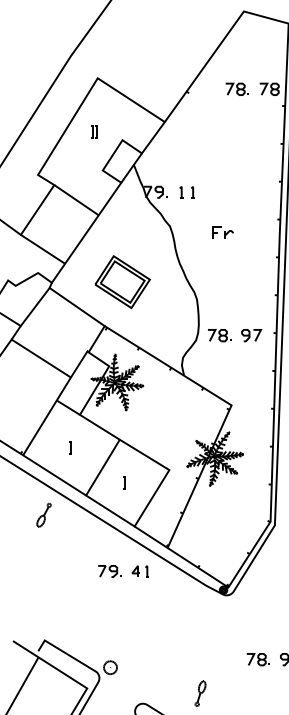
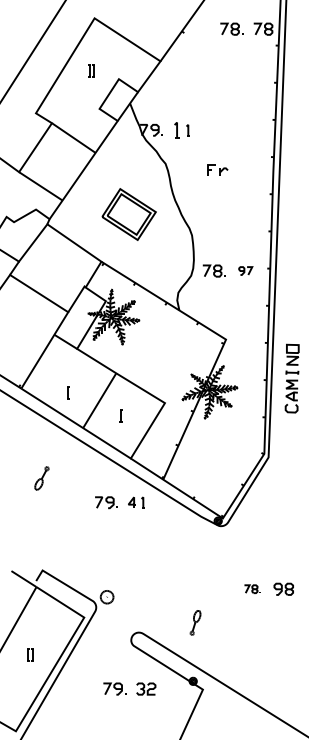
part: (181, 192) -> (176, 130), size x1.4
part: (122, 282) -> (128, 214), moved
part: (251, 335) -> (245, 270), size x0.7
line: (71, 448) -> (68, 392), moved
part: (43, 515) -> (41, 478), moved
part: (258, 658) -> (252, 588), size x0.7

